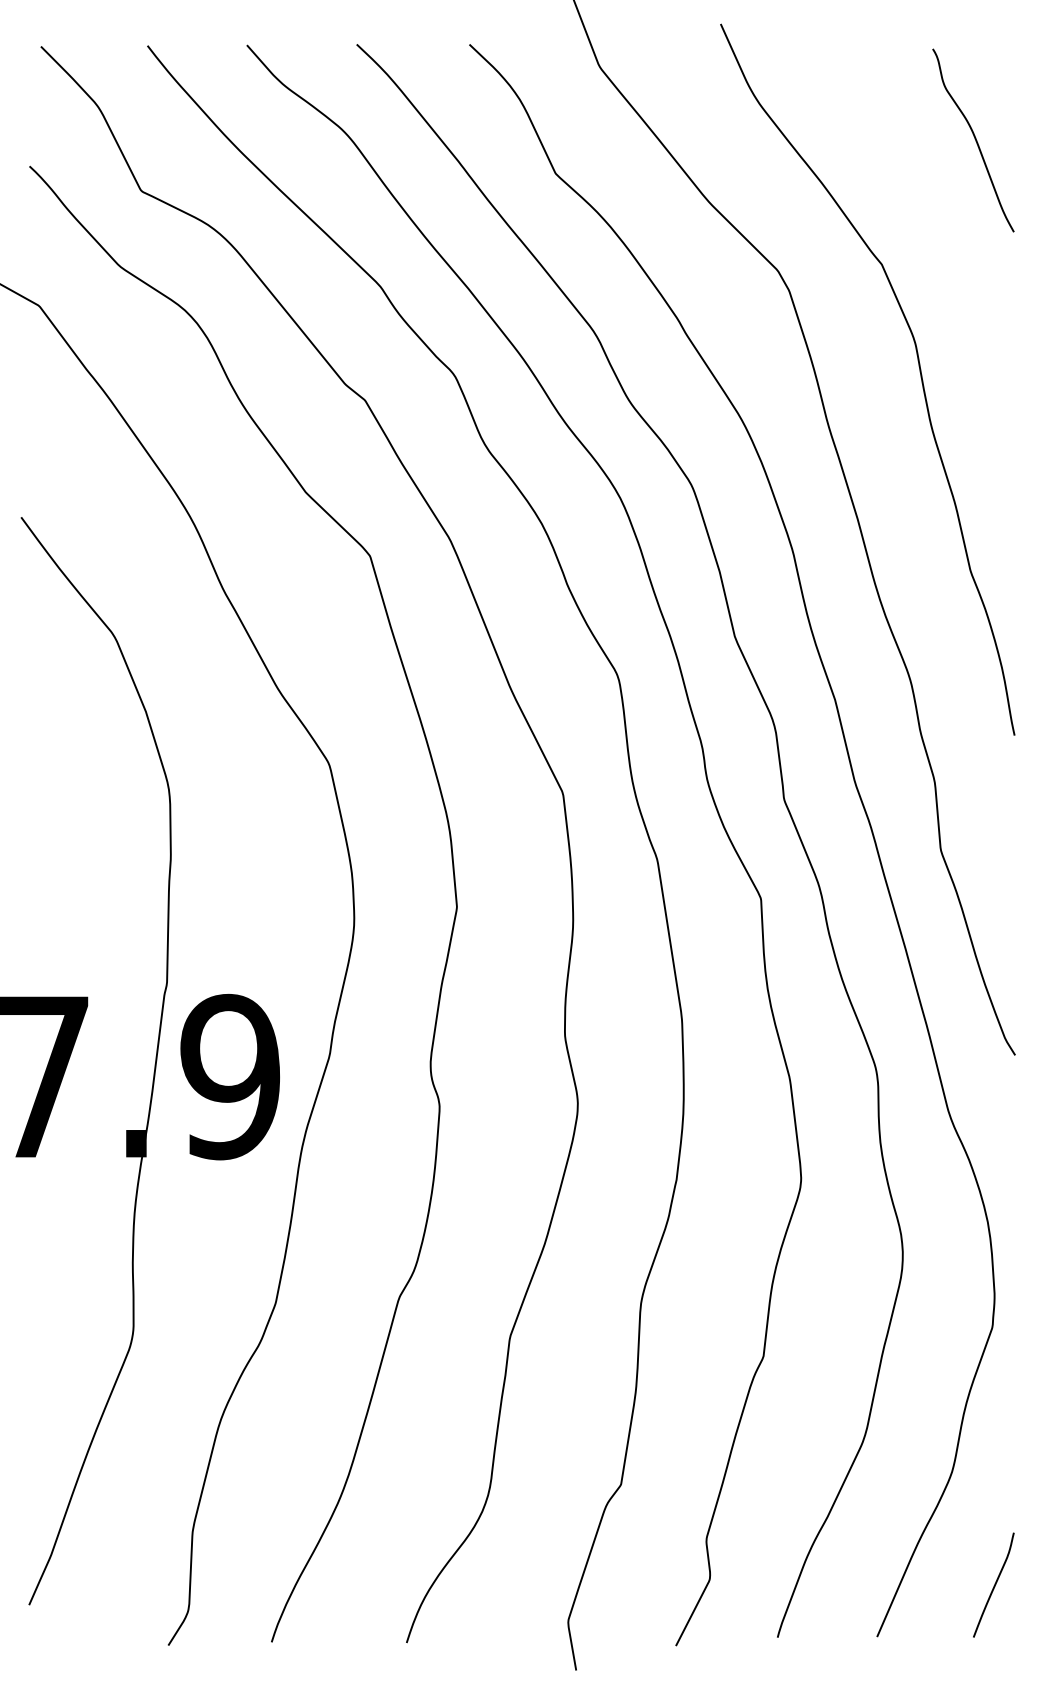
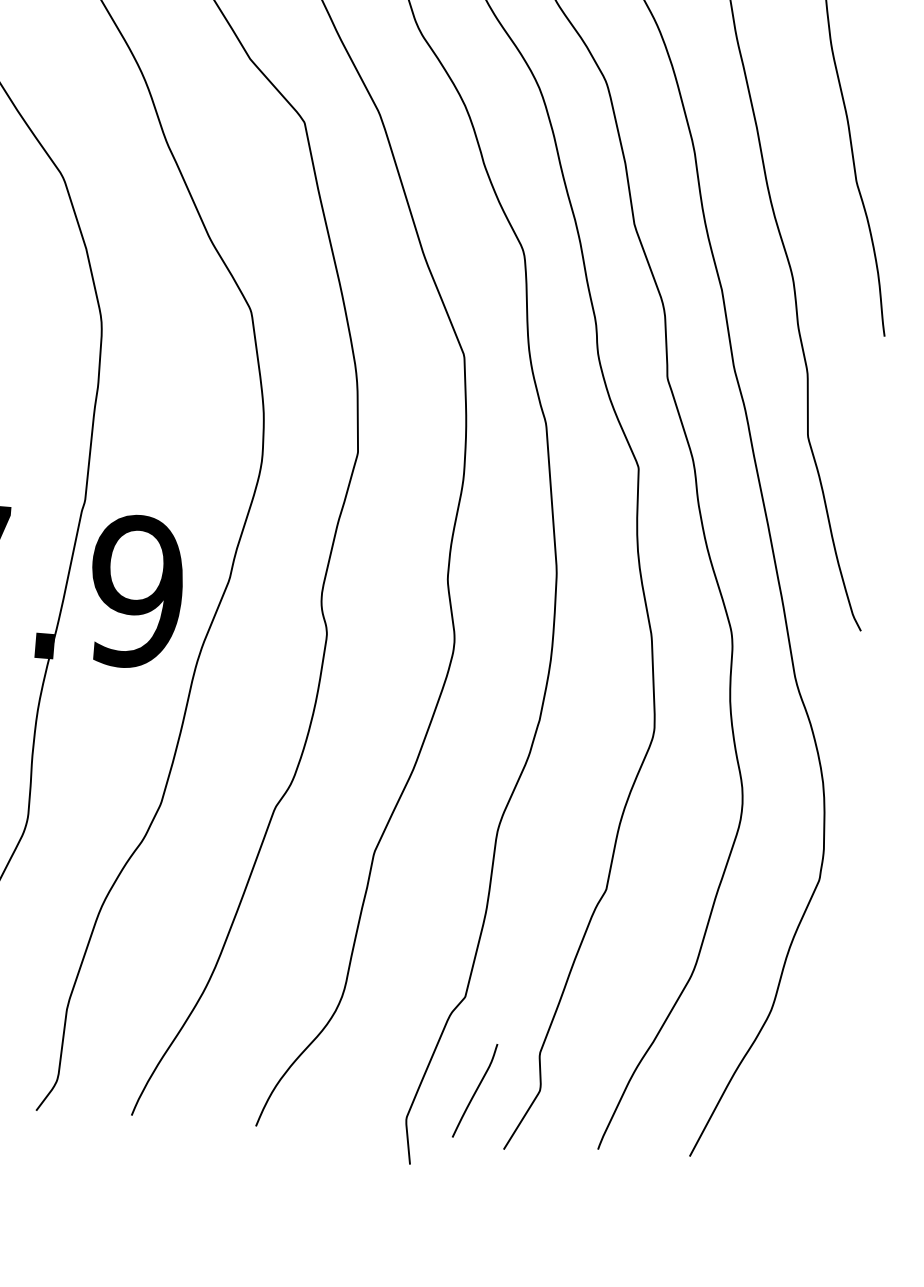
curve: (994, 1584) -> (475, 1090), moved

